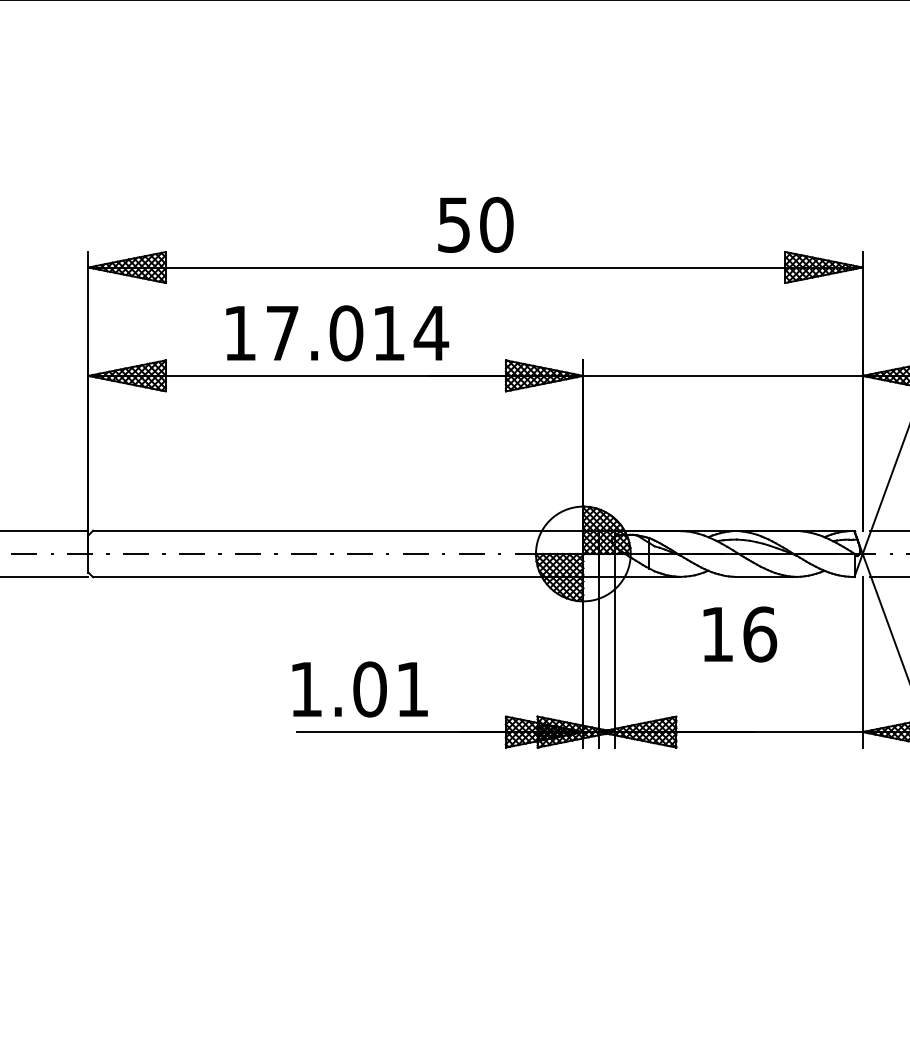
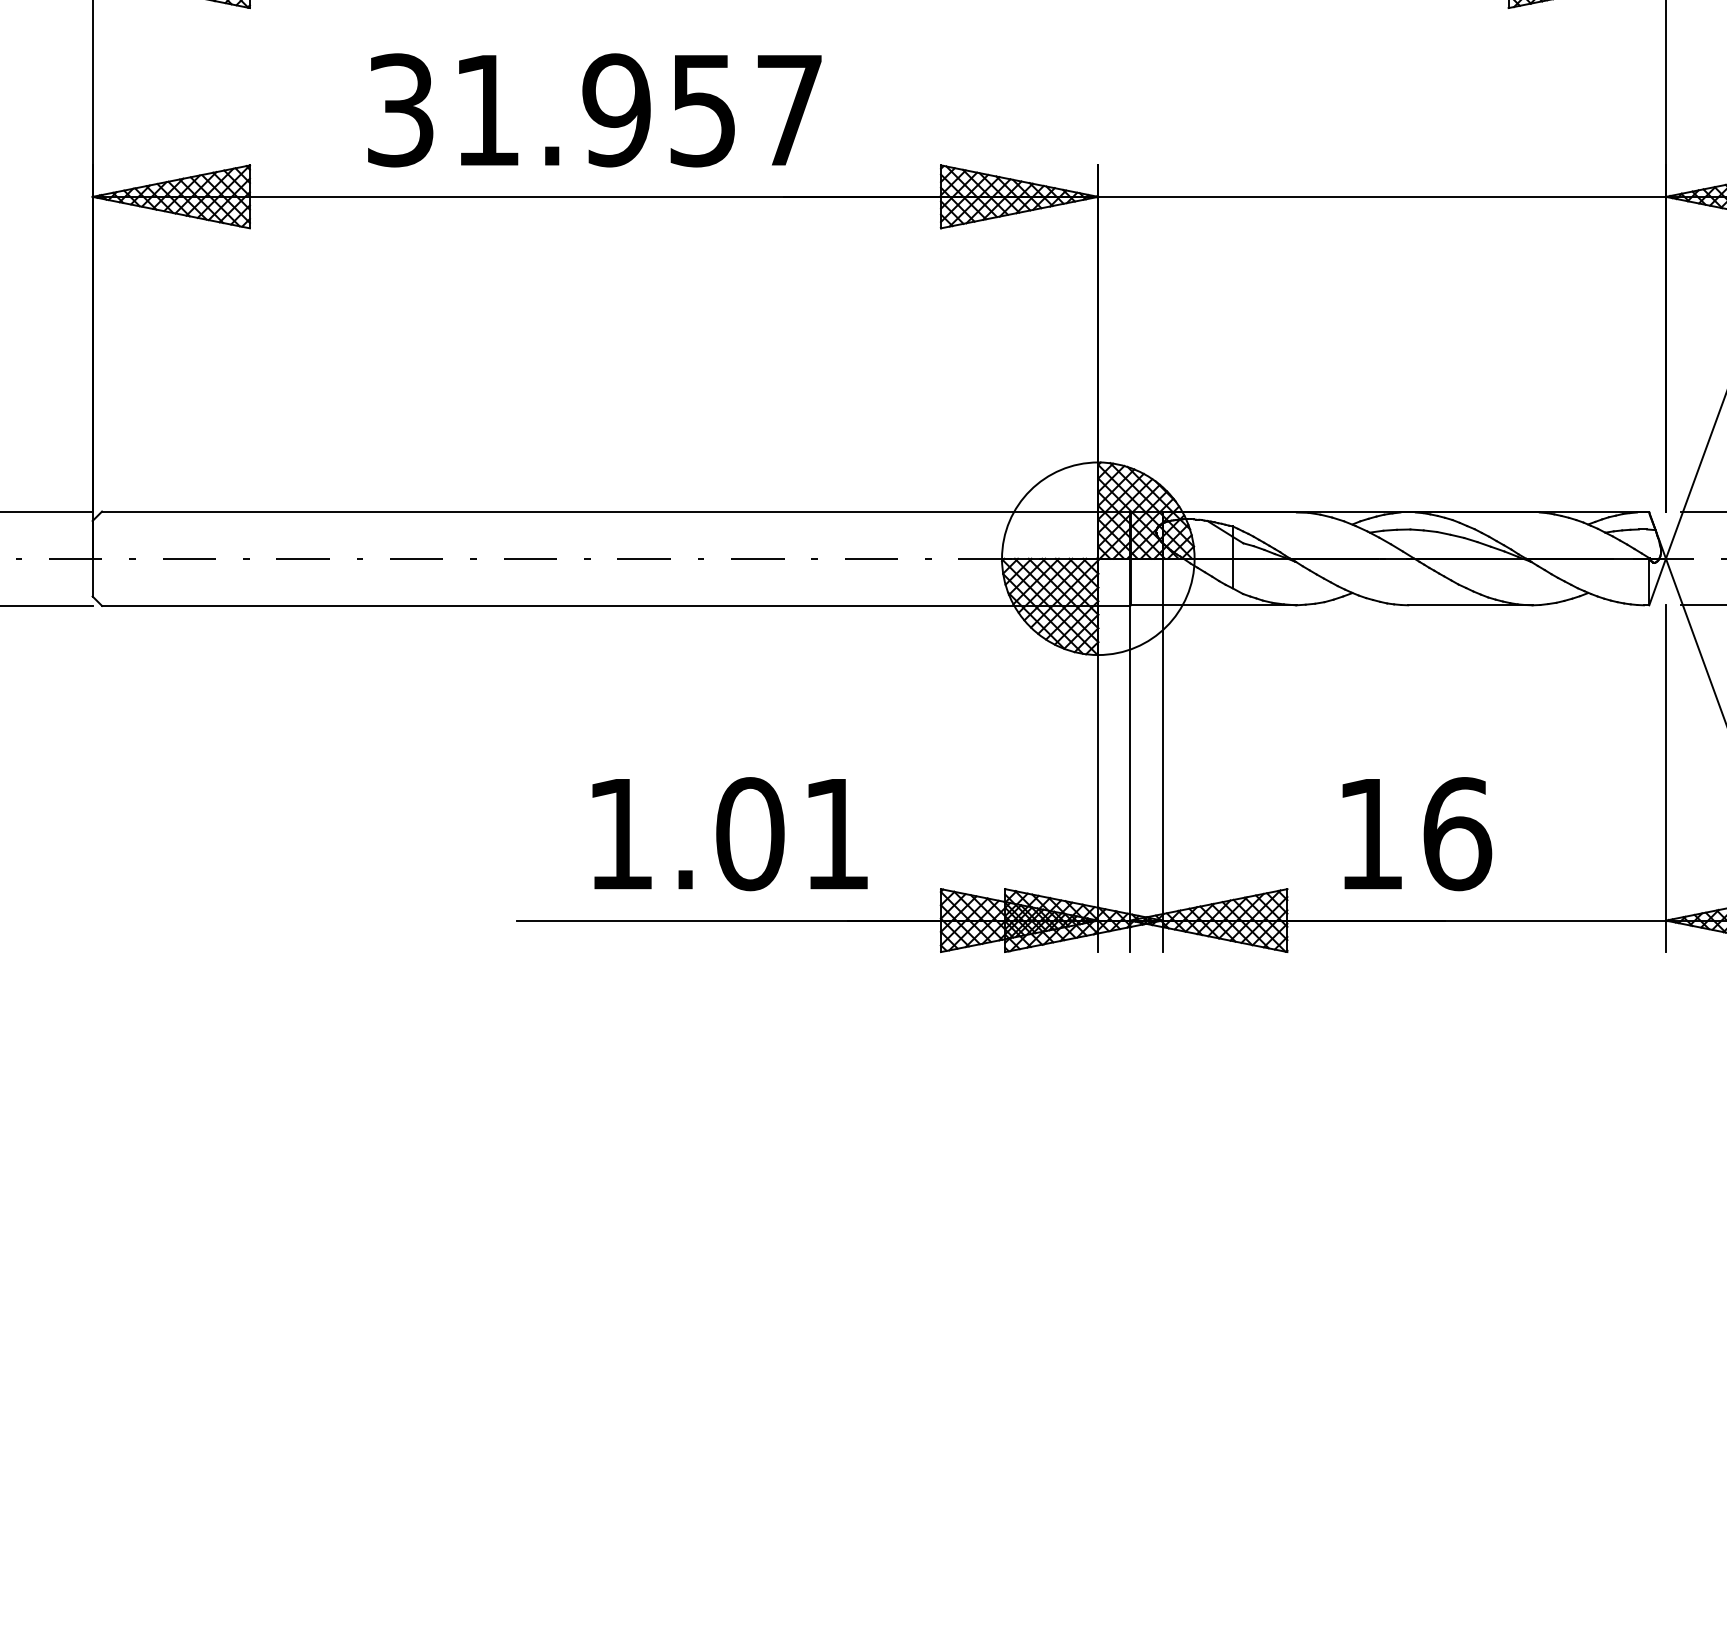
text: (336, 333) -> (596, 110), 17.014 -> 31.957
text: (740, 634) -> (1417, 834), moved
text: (359, 689) -> (728, 834), moved

